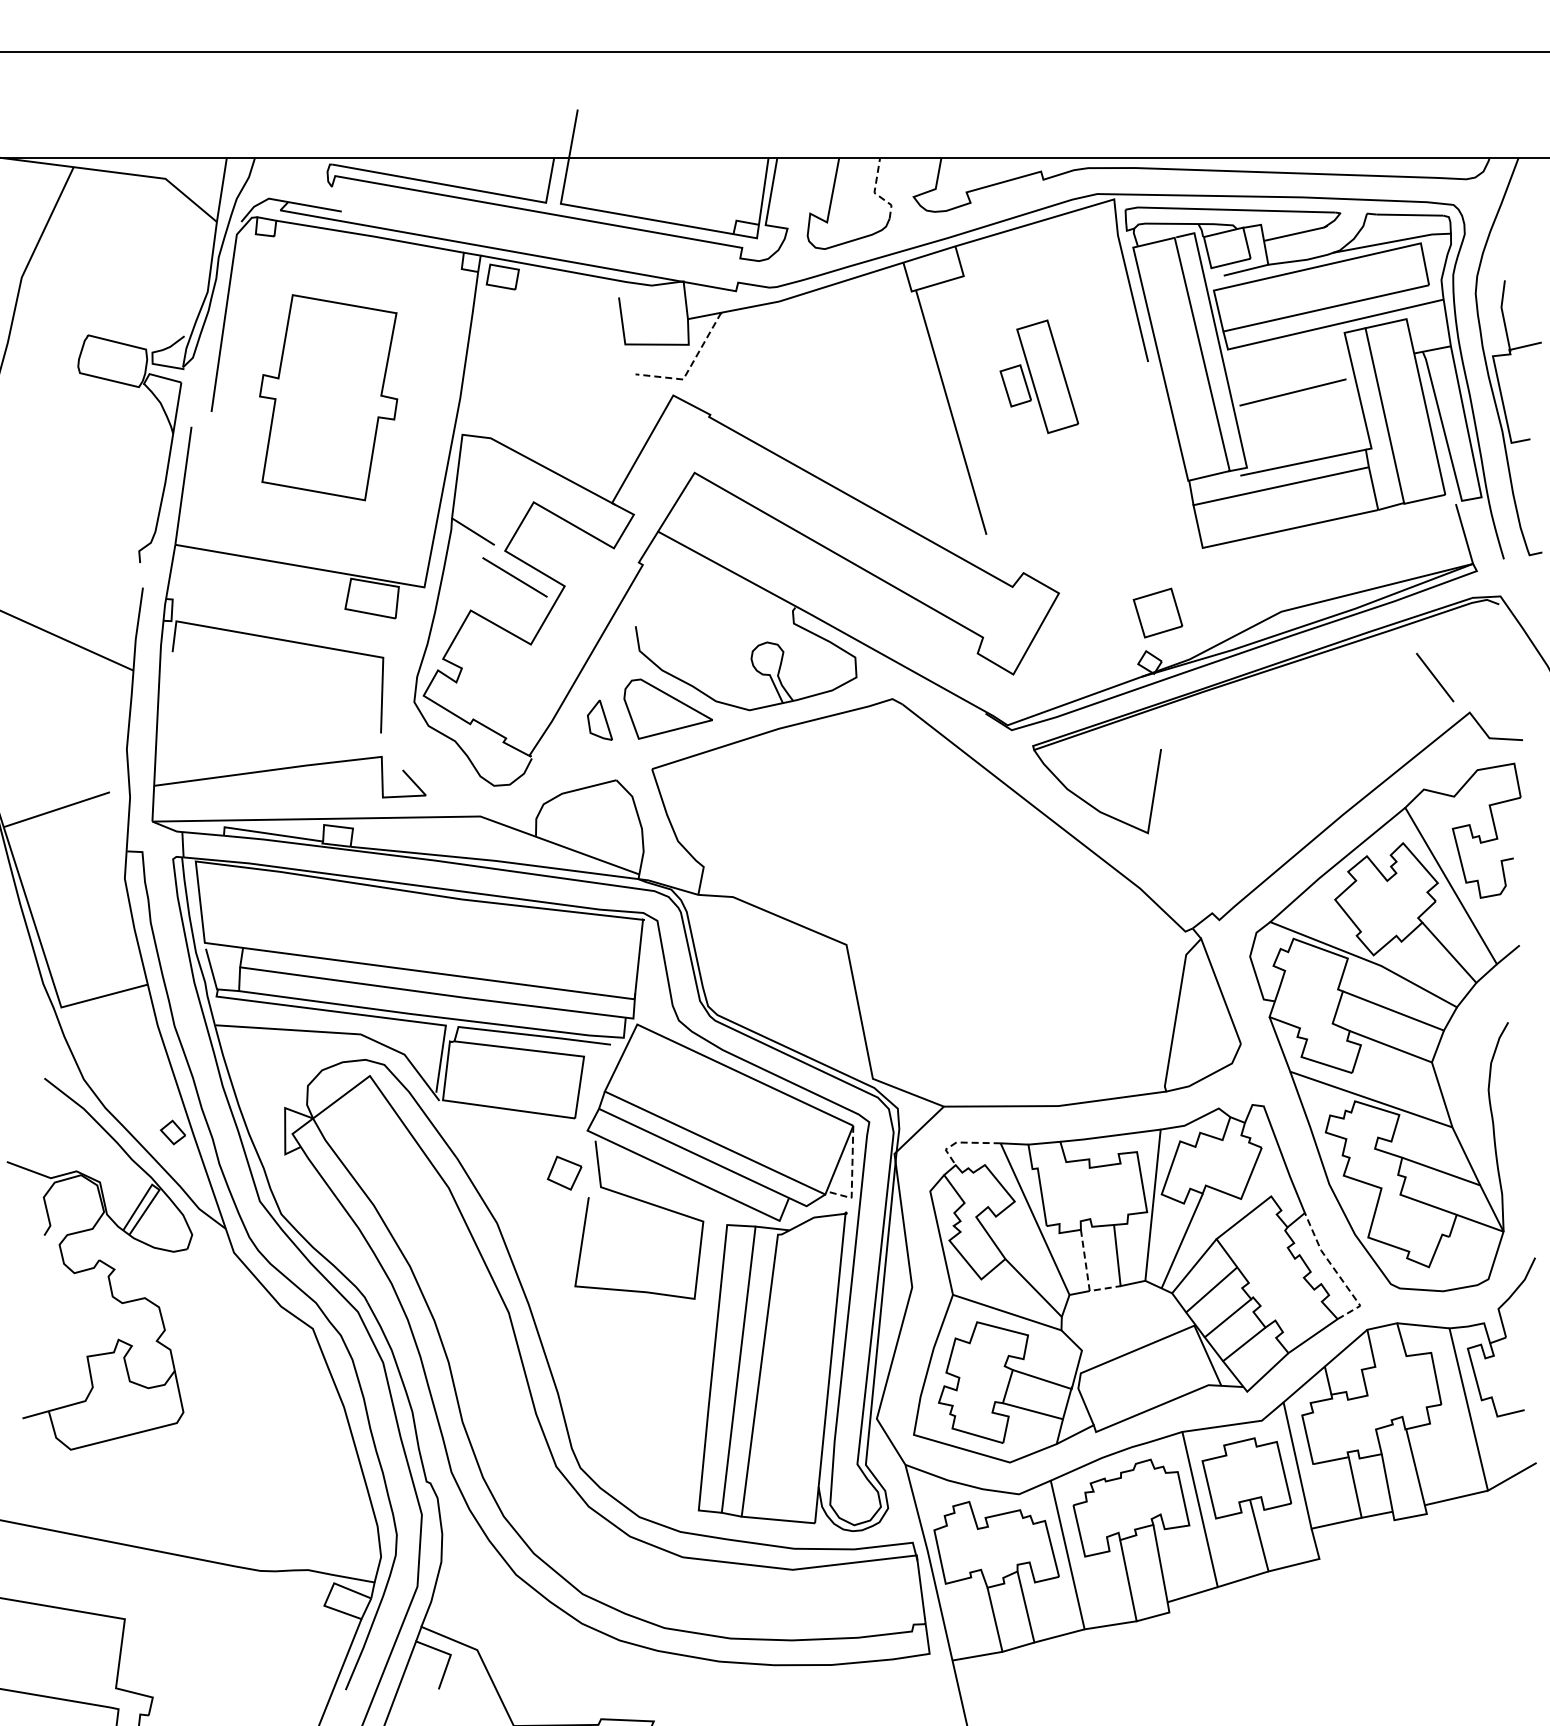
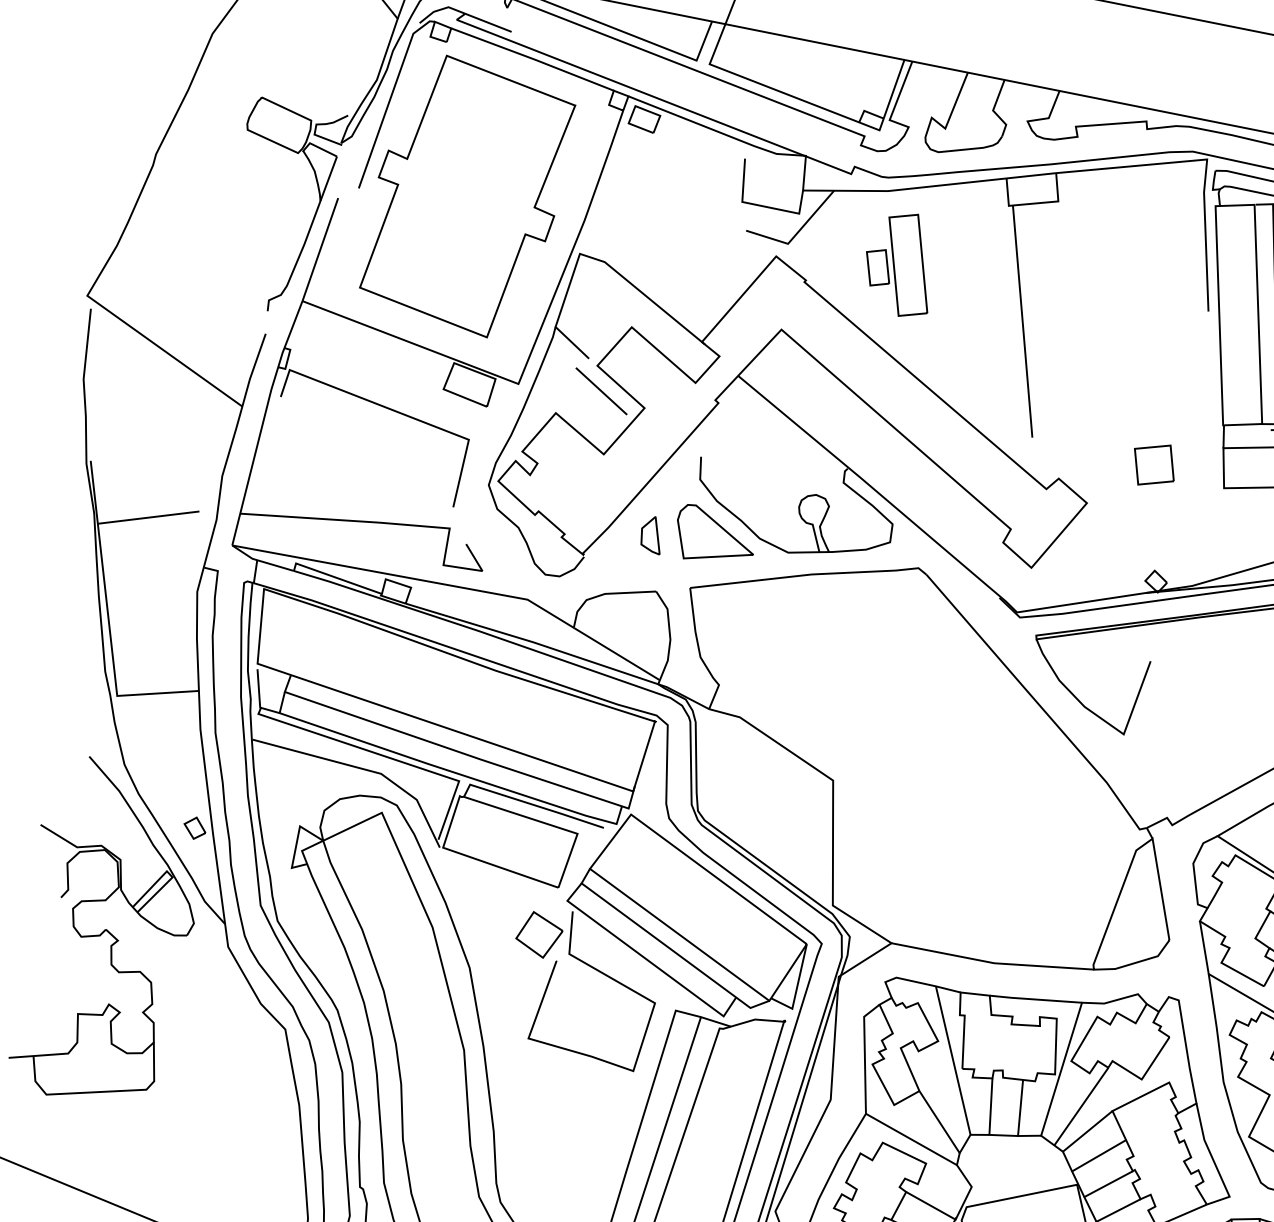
line: (874, 192) -> (993, 110), dashed -> solid
line: (690, 367) -> (796, 234), dashed -> solid
part: (1039, 376) -> (900, 263), moved
part: (328, 397) -> (466, 196), size x1.43
part: (1157, 612) -> (1153, 464), moved
line: (961, 1142) -> (900, 978), dashed -> solid
part: (564, 1172) -> (539, 934), size x1.43
line: (852, 1175) -> (797, 988), dashed -> solid
line: (1336, 1272) -> (1214, 1162), dashed -> solid
line: (1087, 1277) -> (989, 1122), dashed -> solid

